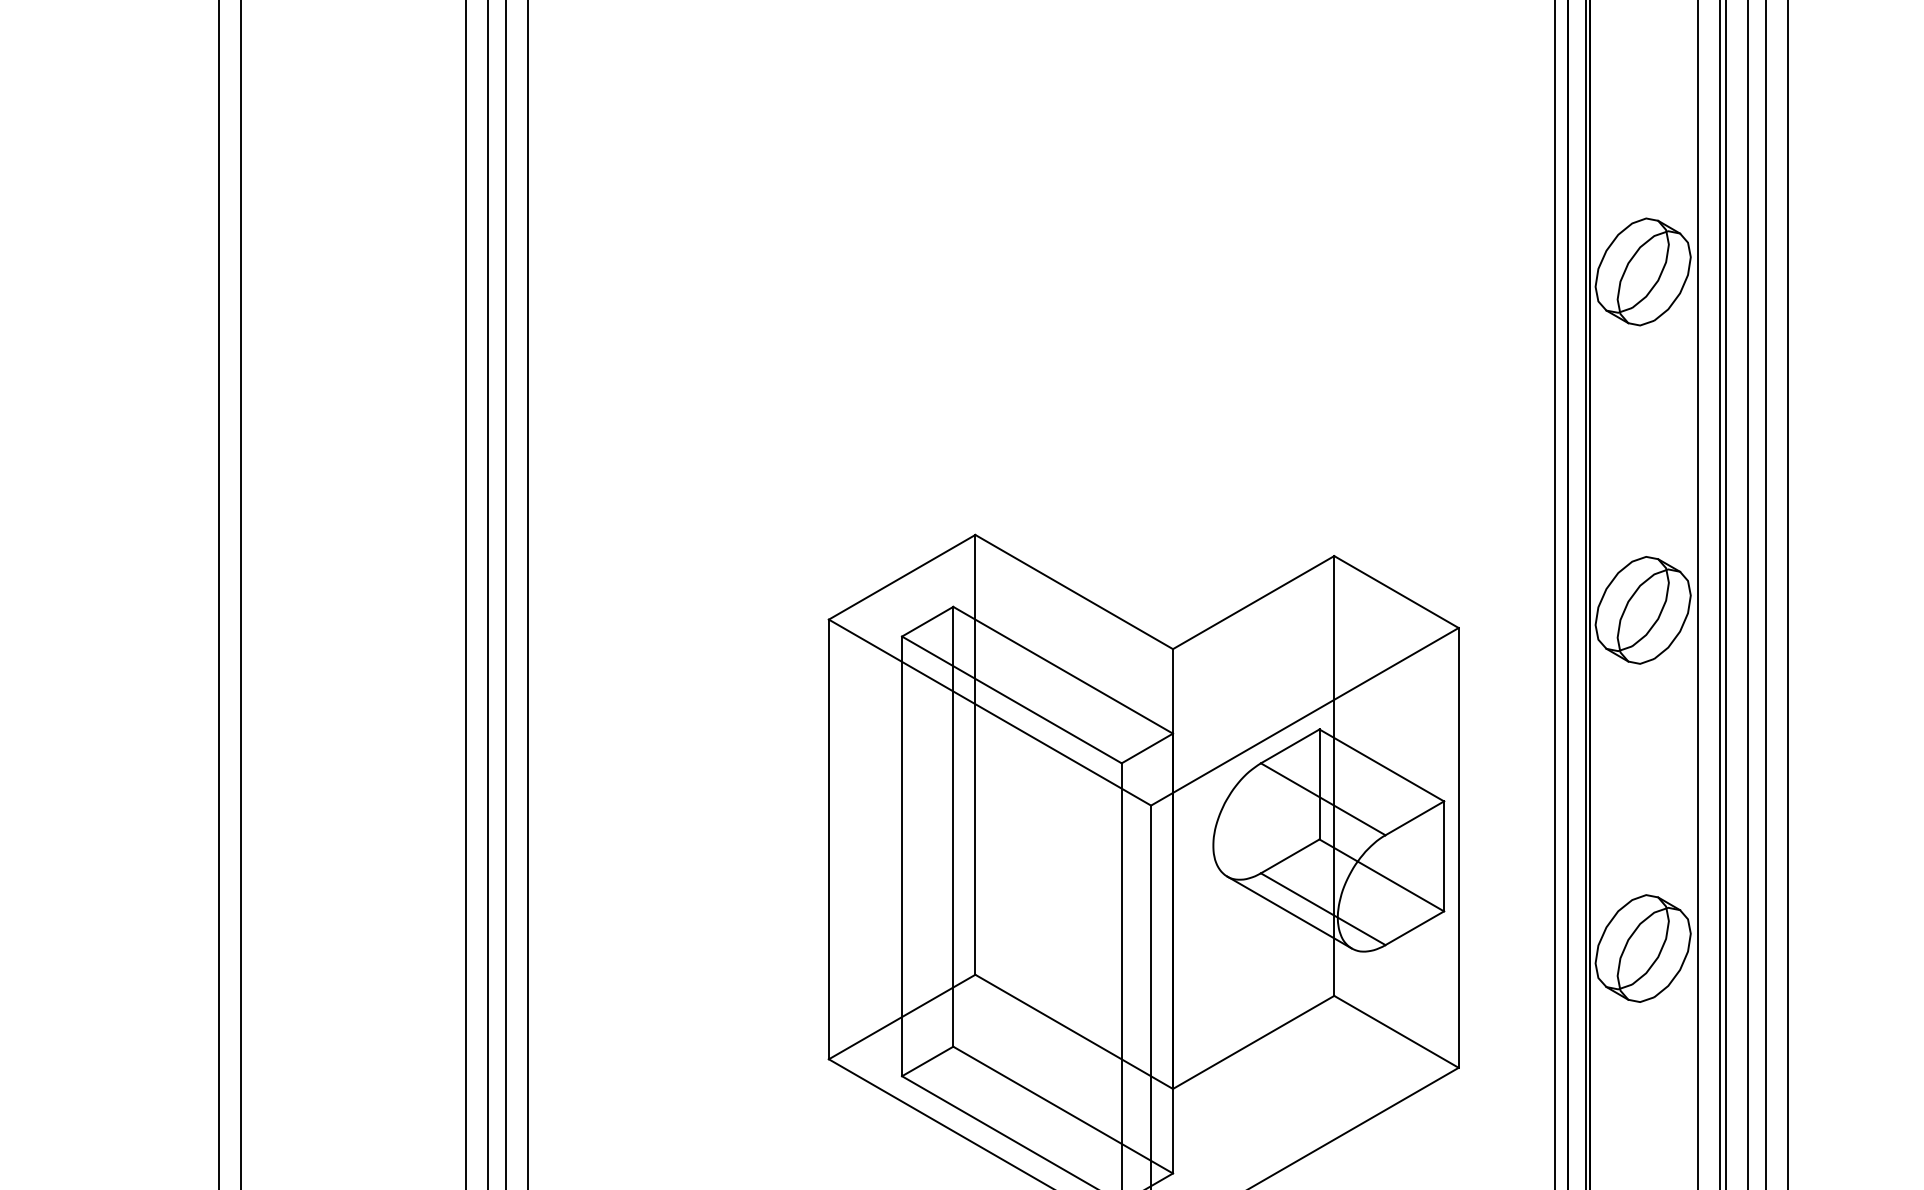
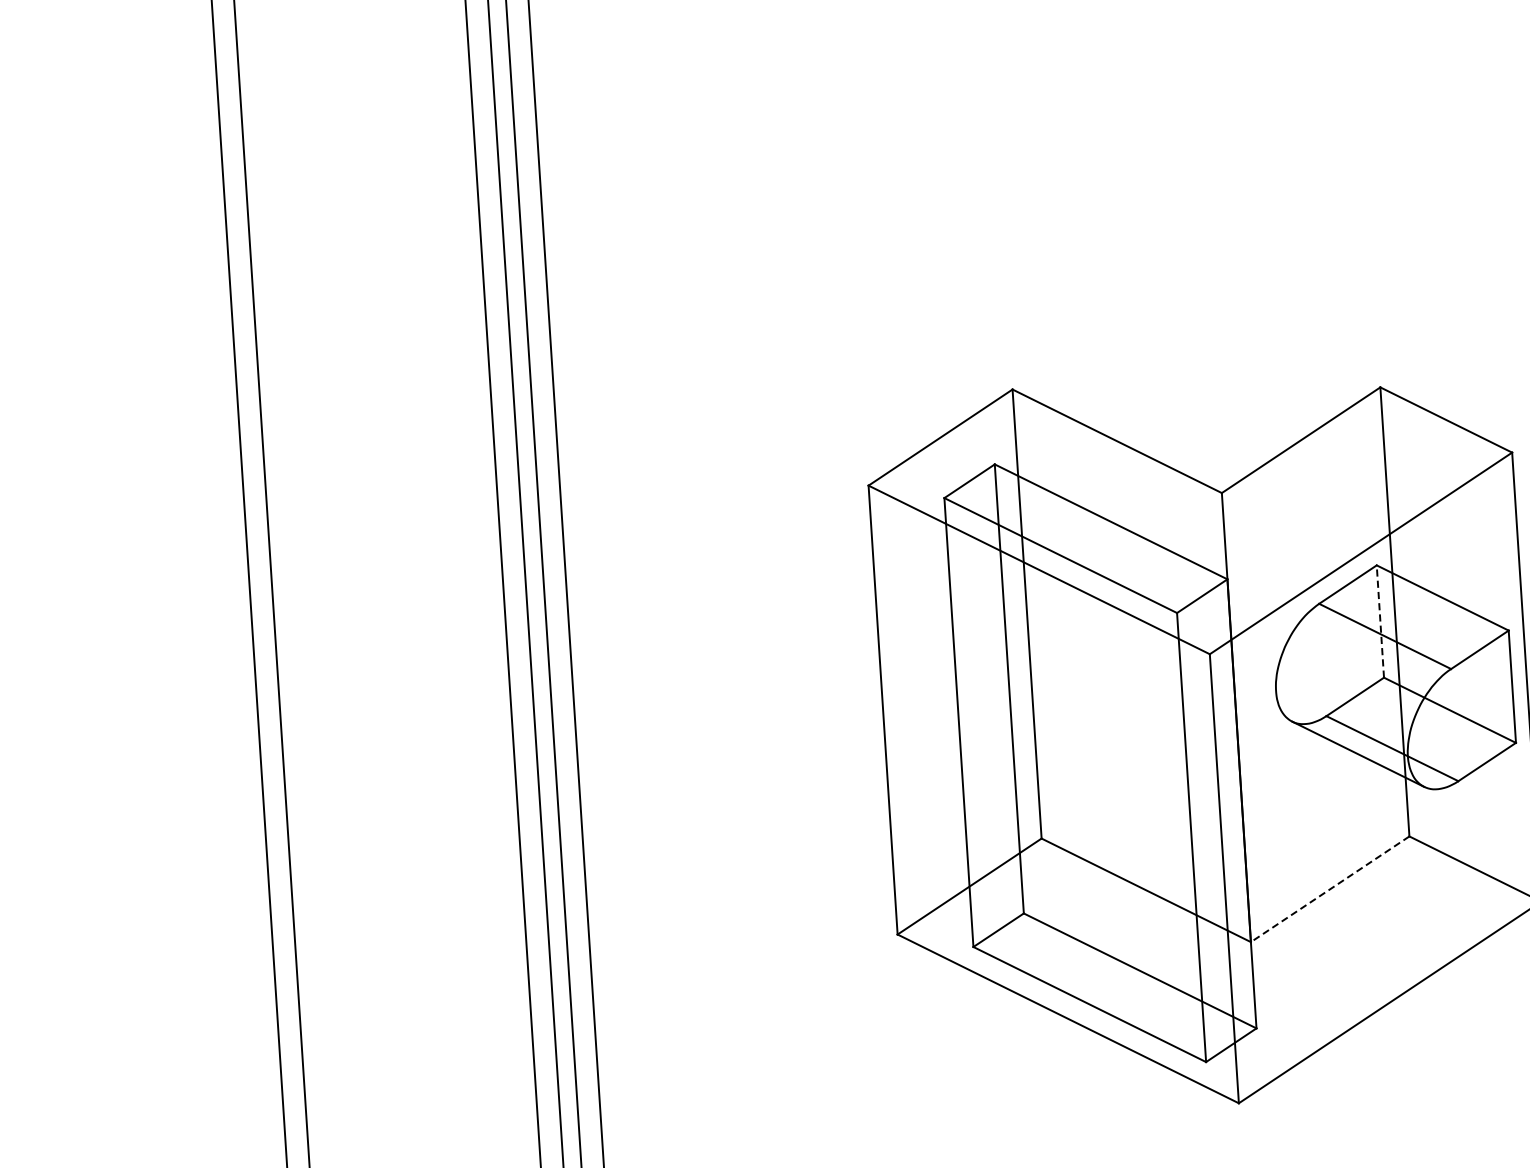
line: (1319, 784) -> (1380, 621), solid -> dashed
line: (1253, 1042) -> (1330, 889), solid -> dashed

